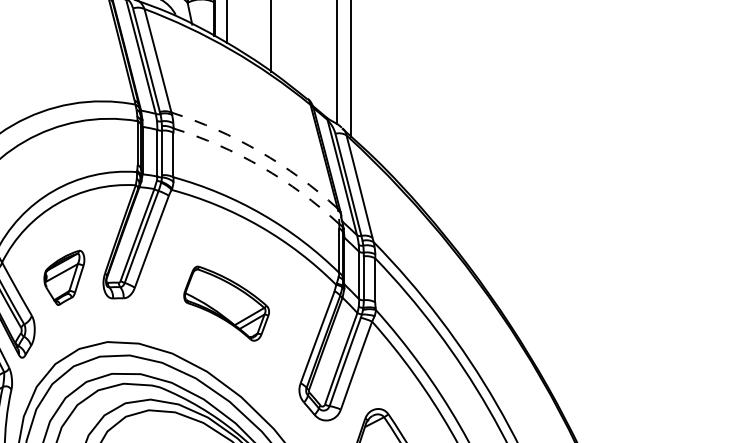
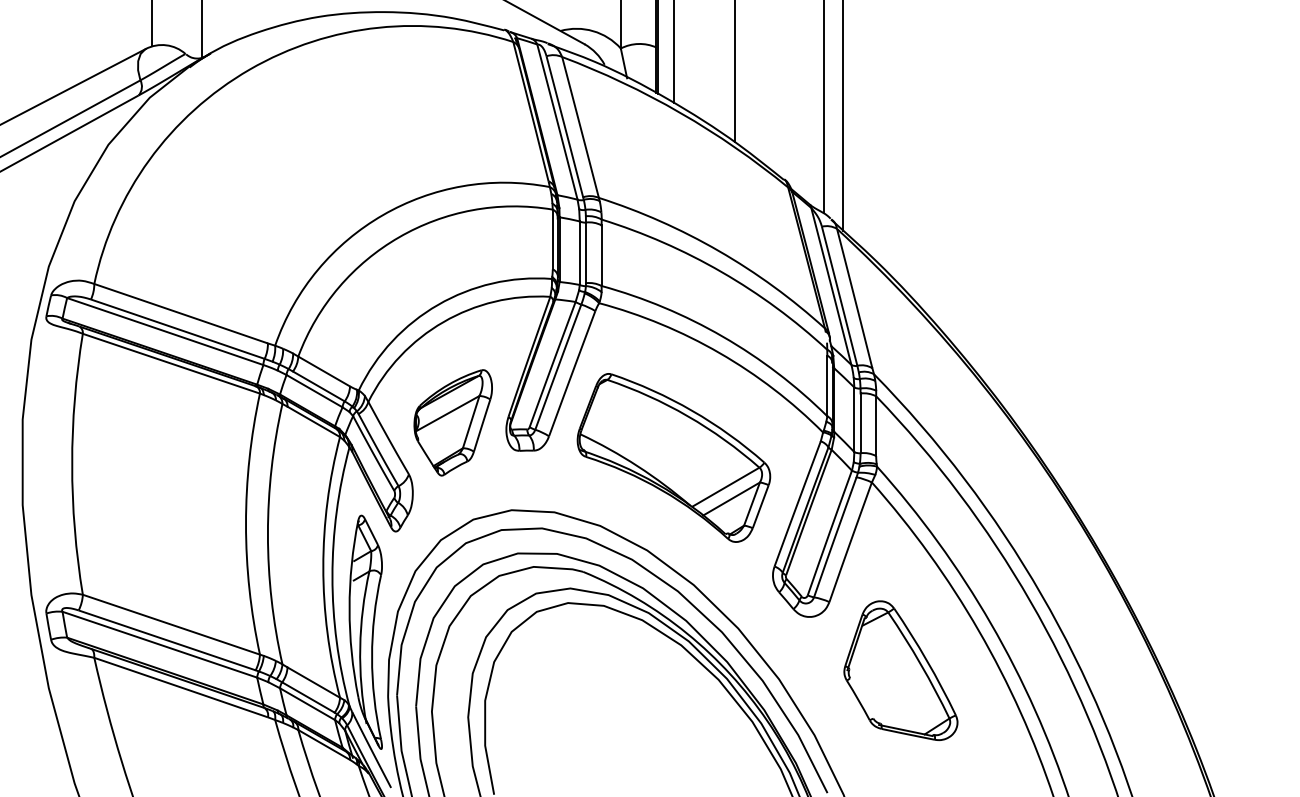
arc: (259, 151) -> (718, 251), dashed -> solid
arc: (261, 167) -> (721, 272), dashed -> solid
part: (63, 277) -> (452, 422), size x1.43
part: (226, 303) -> (673, 457), size x1.67

